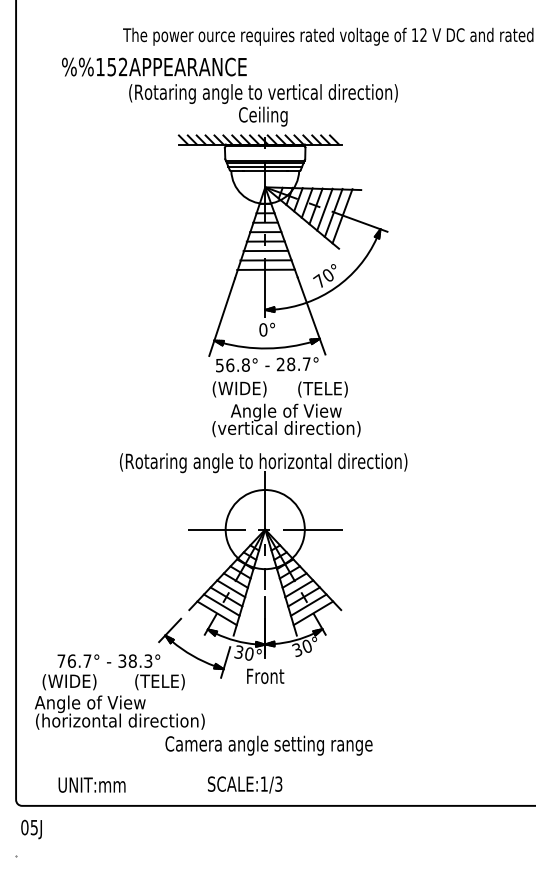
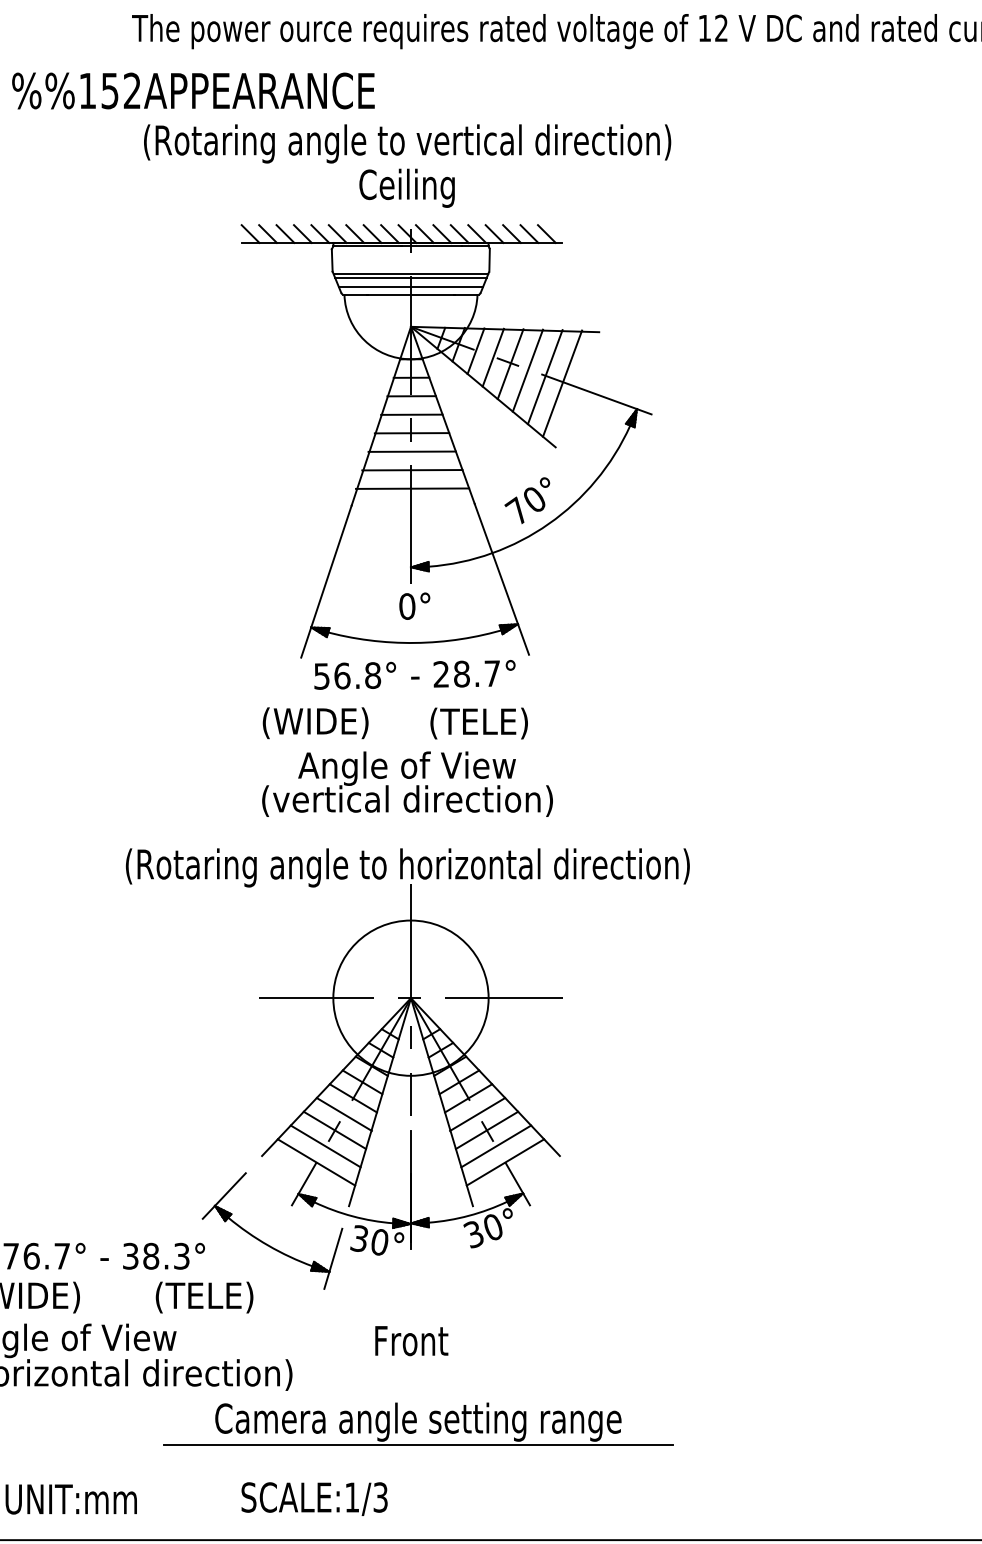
text: (286, 409) -> (407, 762), moved
text: (265, 675) -> (411, 1339), moved
line: (268, 757) -> (417, 1445), added
text: (245, 784) -> (315, 1498), moved

